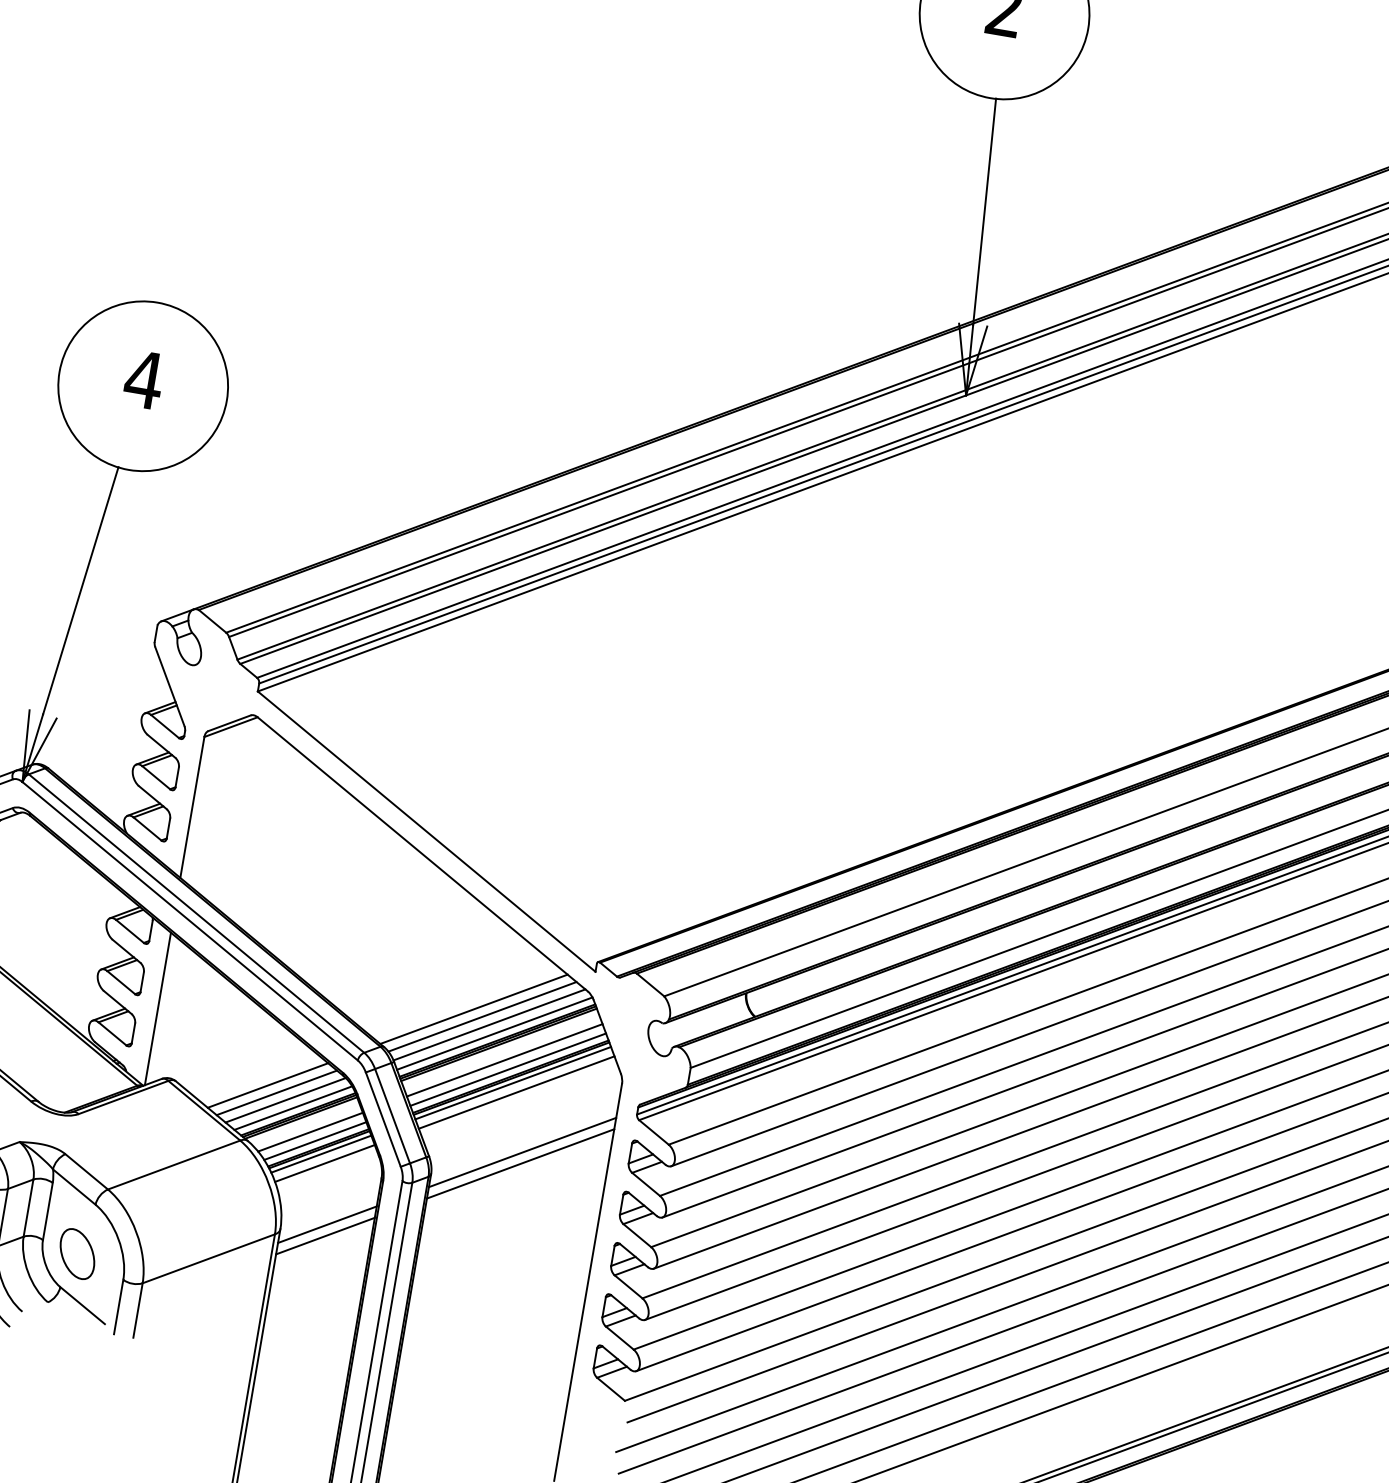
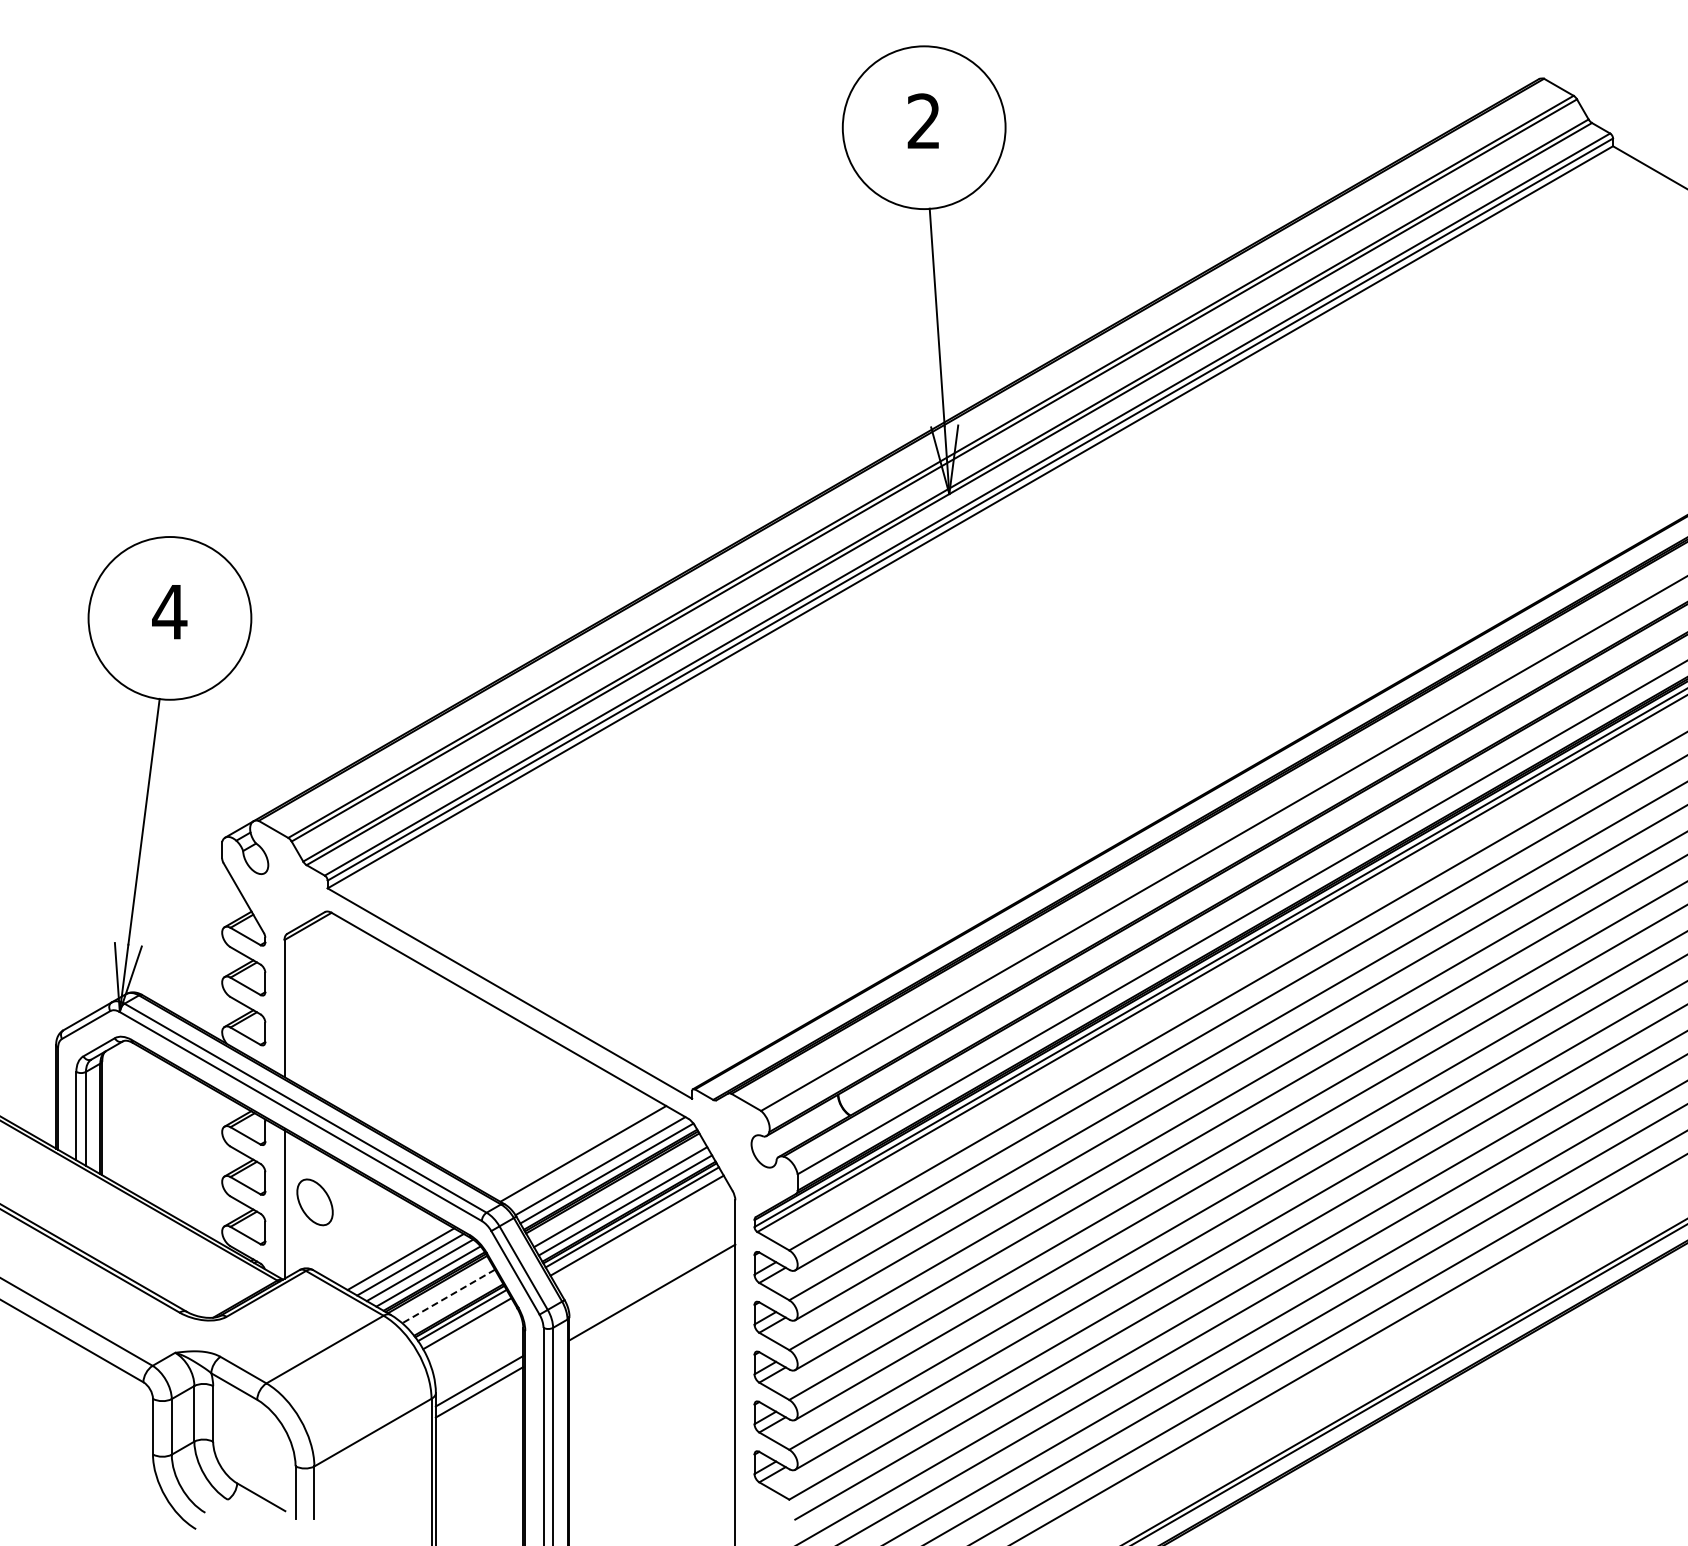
line: (482, 1016) -> (592, 1159), removed
line: (310, 1132) -> (448, 1296), solid -> dashed
line: (315, 1141) -> (454, 1304), removed
line: (522, 1152) -> (652, 1281), removed
part: (76, 1254) -> (314, 1202), moved

